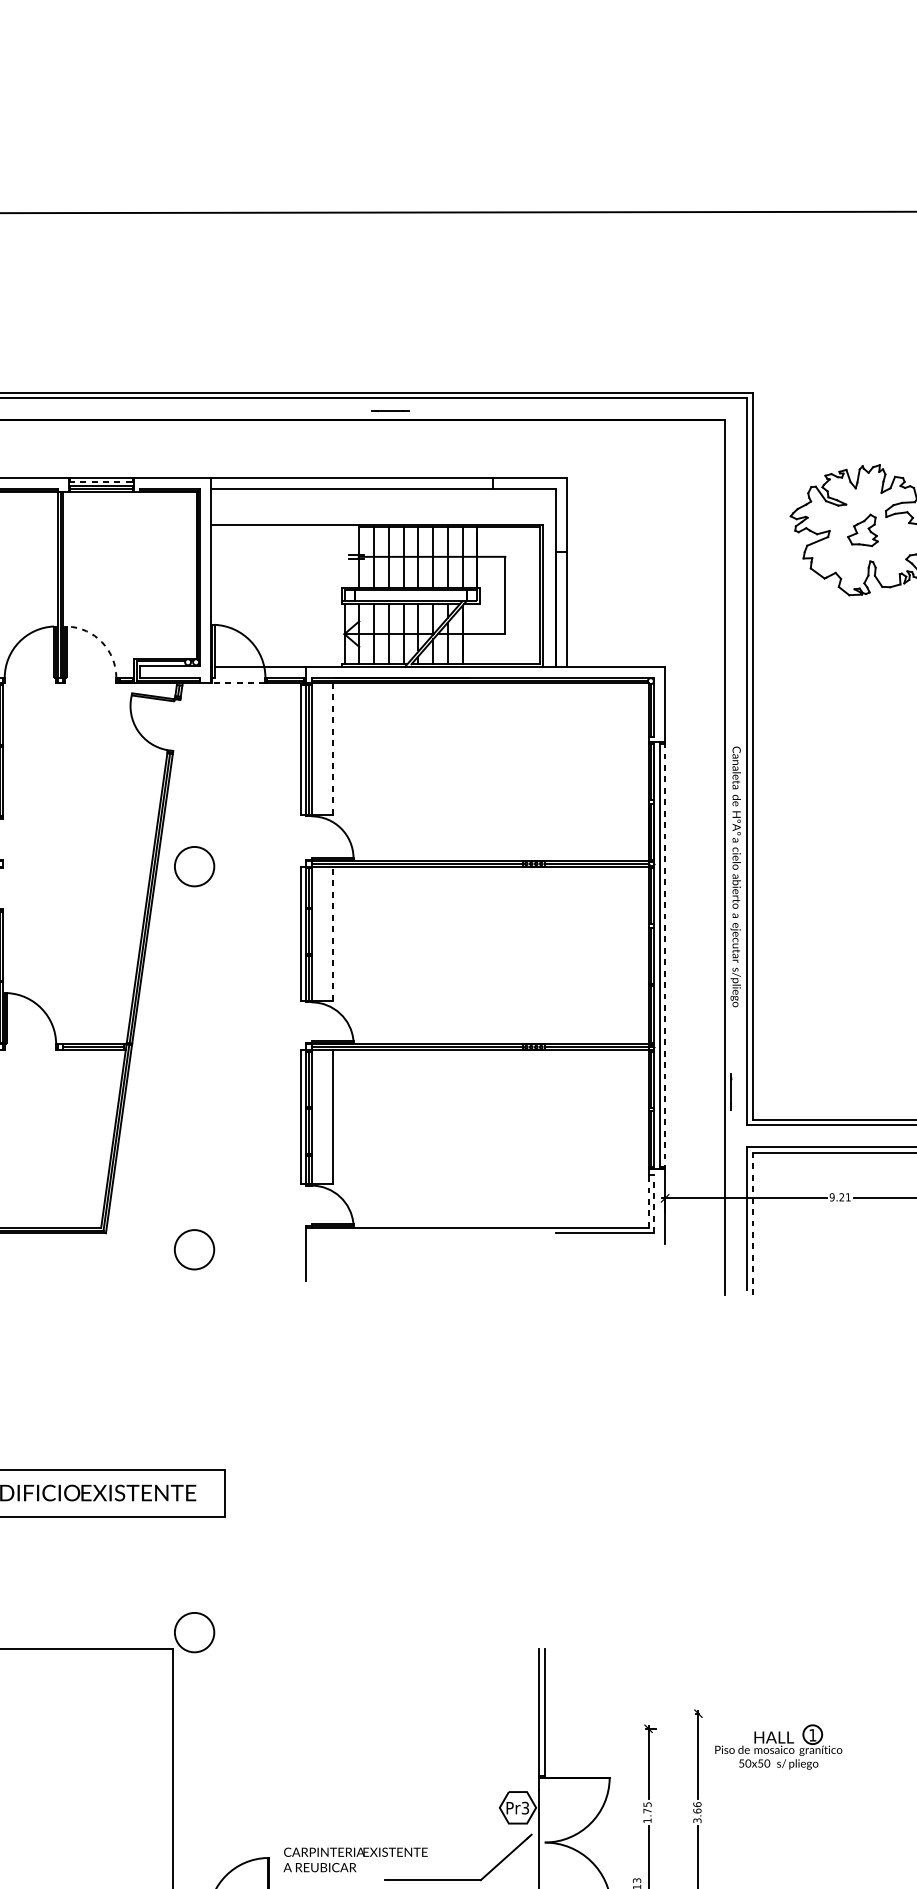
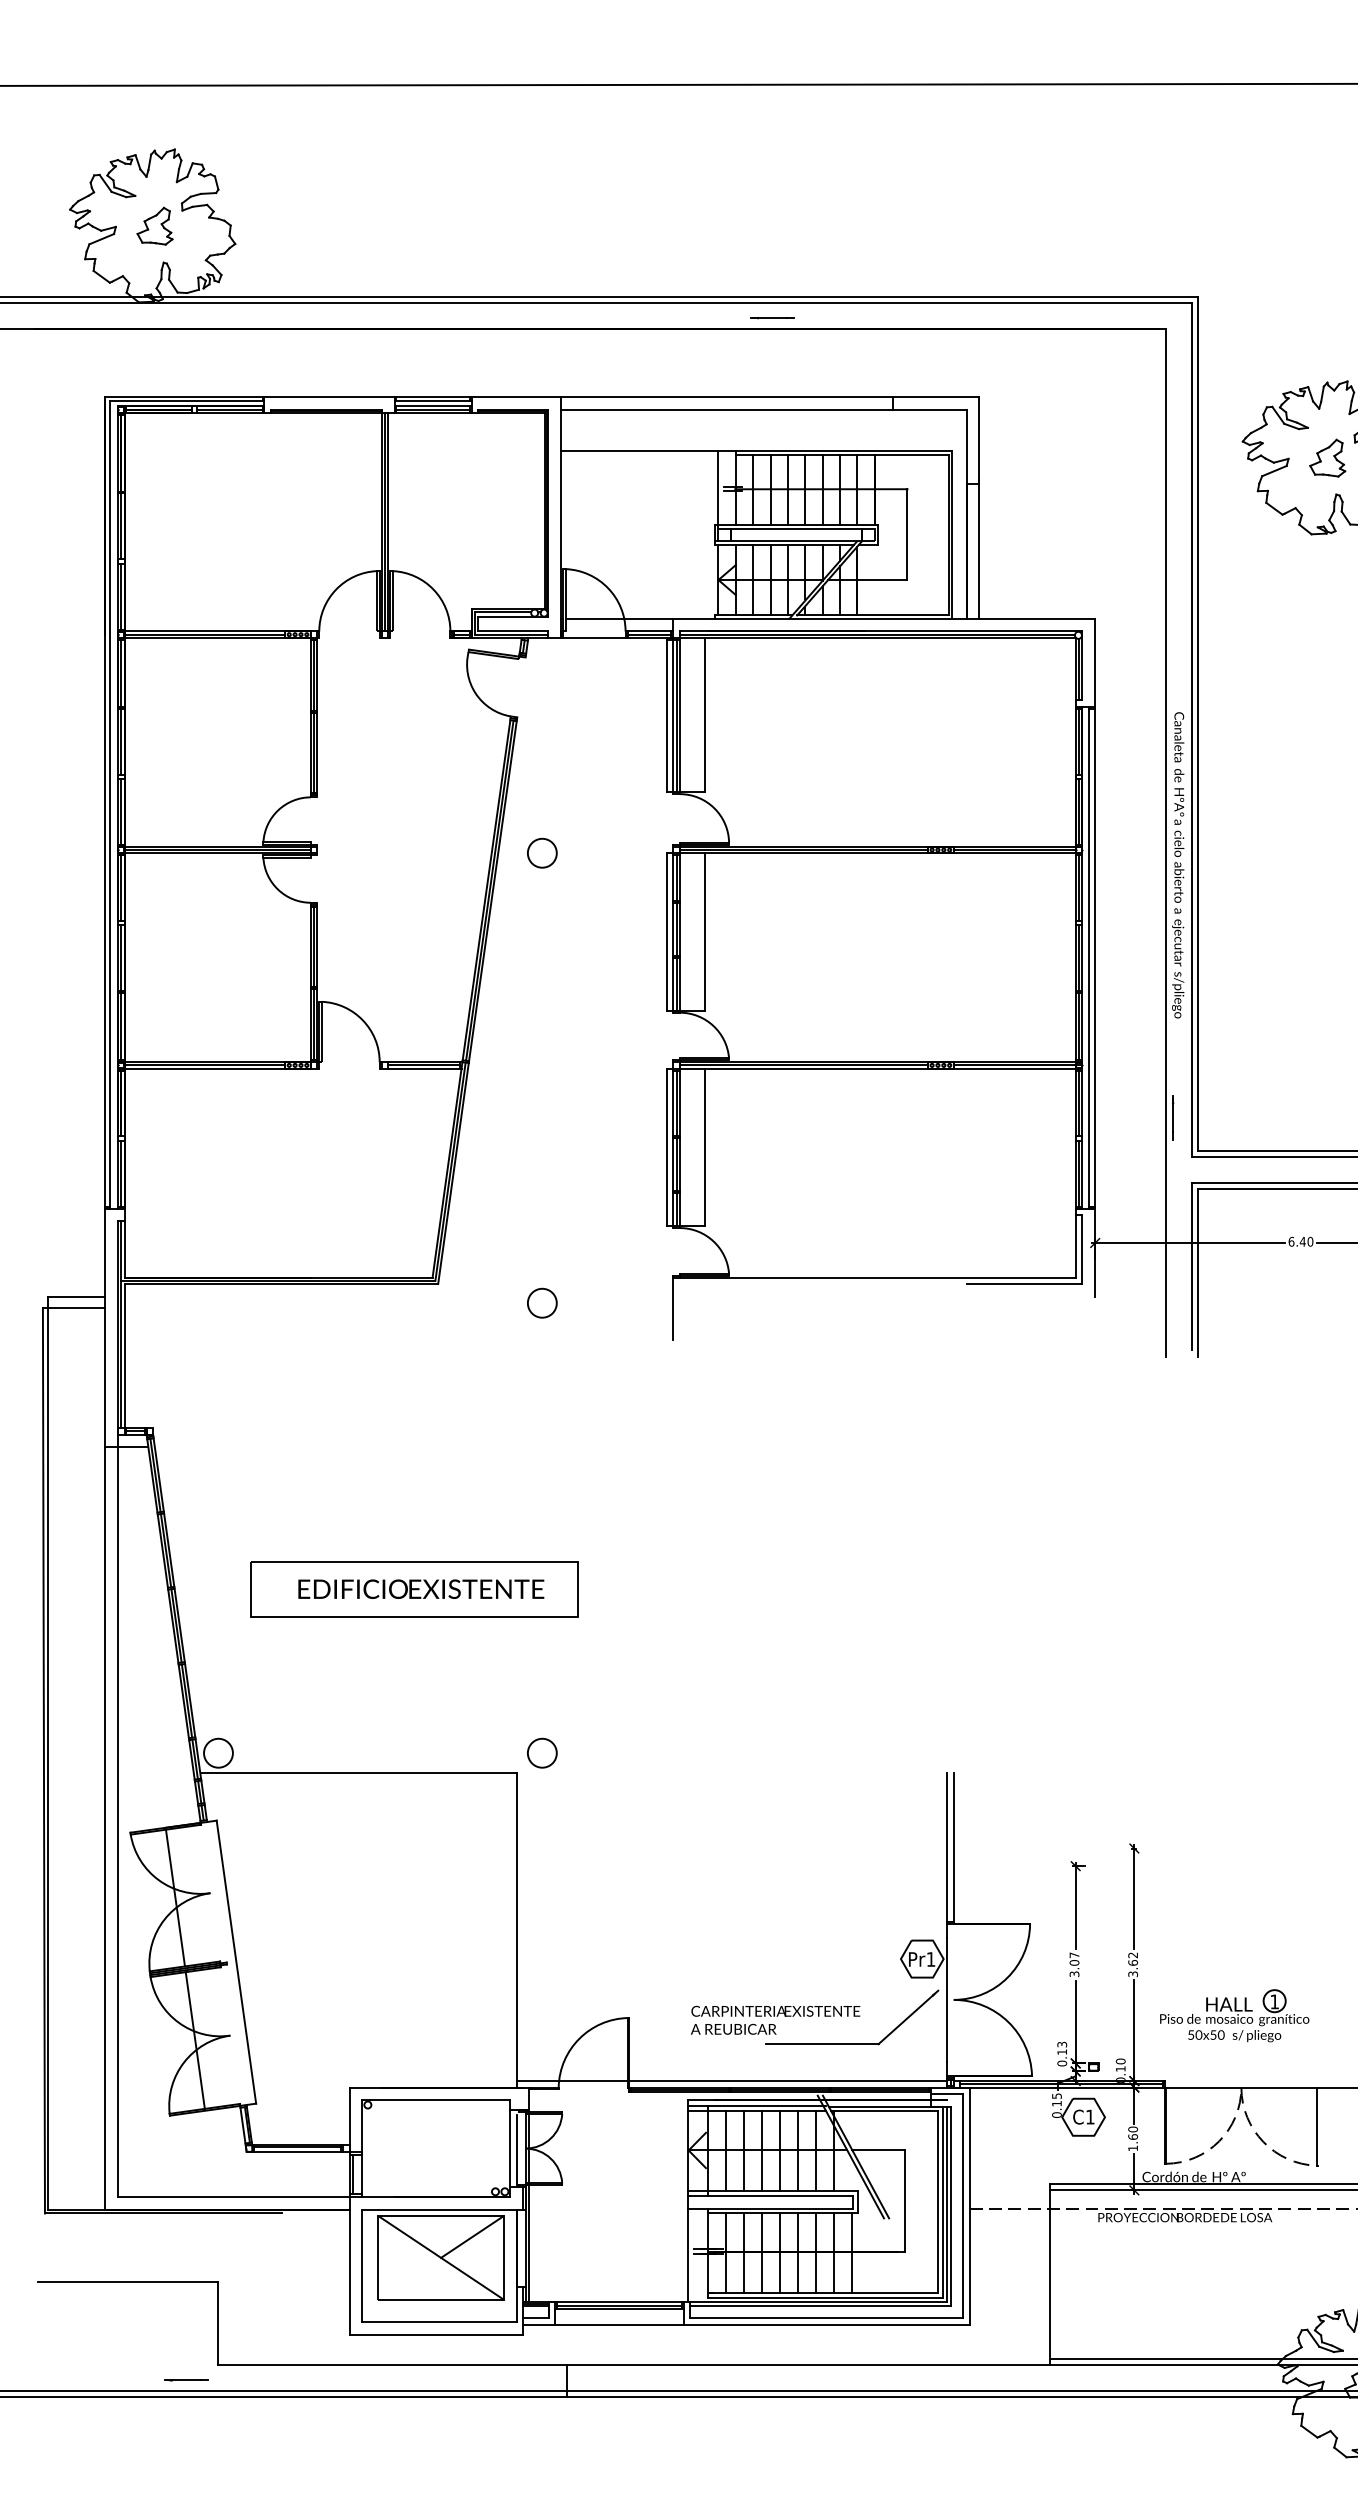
line: (101, 482) -> (433, 401), dashed -> solid
line: (344, 557) -> (718, 489), added
arc: (101, 642) -> (433, 589), dashed -> solid
line: (238, 683) -> (593, 637), dashed -> solid
line: (333, 748) -> (705, 714), dashed -> solid
circle: (193, 866) -> (541, 852), size x0.62
line: (333, 934) -> (705, 932), dashed -> solid
line: (665, 954) -> (1095, 956), dashed -> solid
text: (839, 1197) -> (1300, 1241), 9.21 -> 6.40
line: (648, 1200) -> (1075, 1245), dashed -> solid
line: (654, 1203) -> (1082, 1248), dashed -> solid
line: (753, 1223) -> (1198, 1272), dashed -> solid
circle: (194, 1248) -> (542, 1302), size x0.62
circle: (193, 1631) -> (541, 1752), size x0.62
part: (778, 1746) -> (1234, 2015), moved
text: (697, 1804) -> (1133, 1955), 3.66 -> 3.62
text: (524, 1808) -> (930, 1959), Pr3 -> Pr1
text: (647, 1812) -> (1074, 1964), 1.75 -> 3.07
text: (355, 1859) -> (775, 2019), moved

